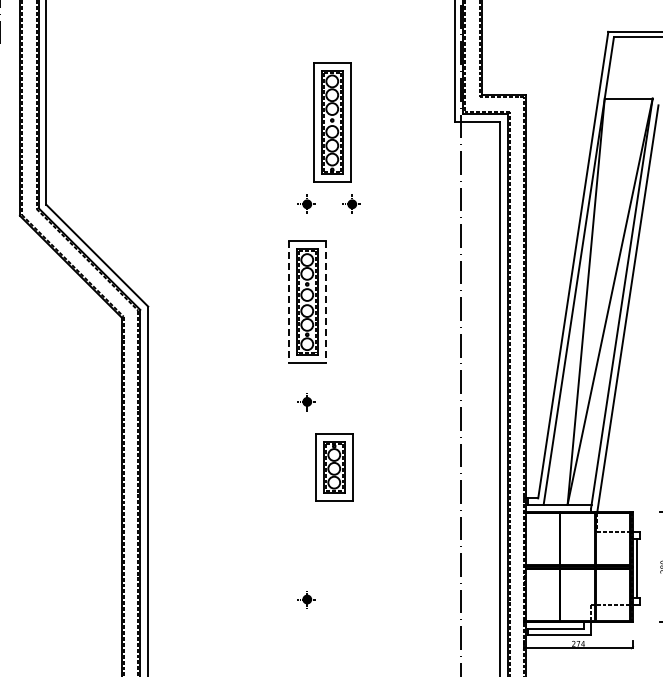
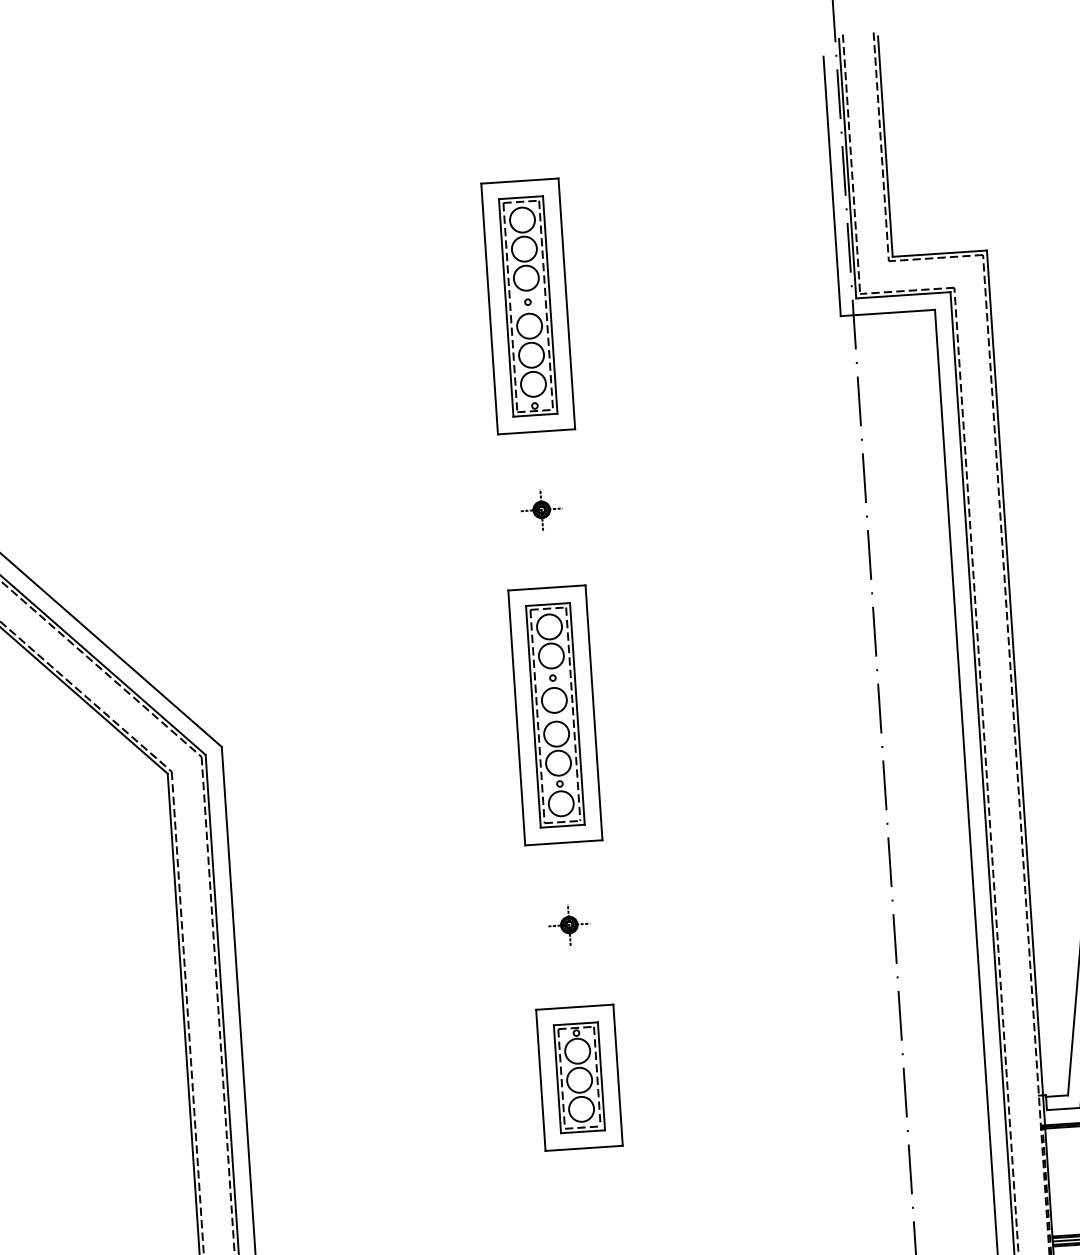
part: (332, 122) -> (528, 306), moved
part: (351, 203) -> (634, 501), removed
line: (288, 302) -> (515, 718), dashed -> solid
line: (325, 302) -> (593, 713), dashed -> solid
part: (334, 467) -> (579, 1077), moved

